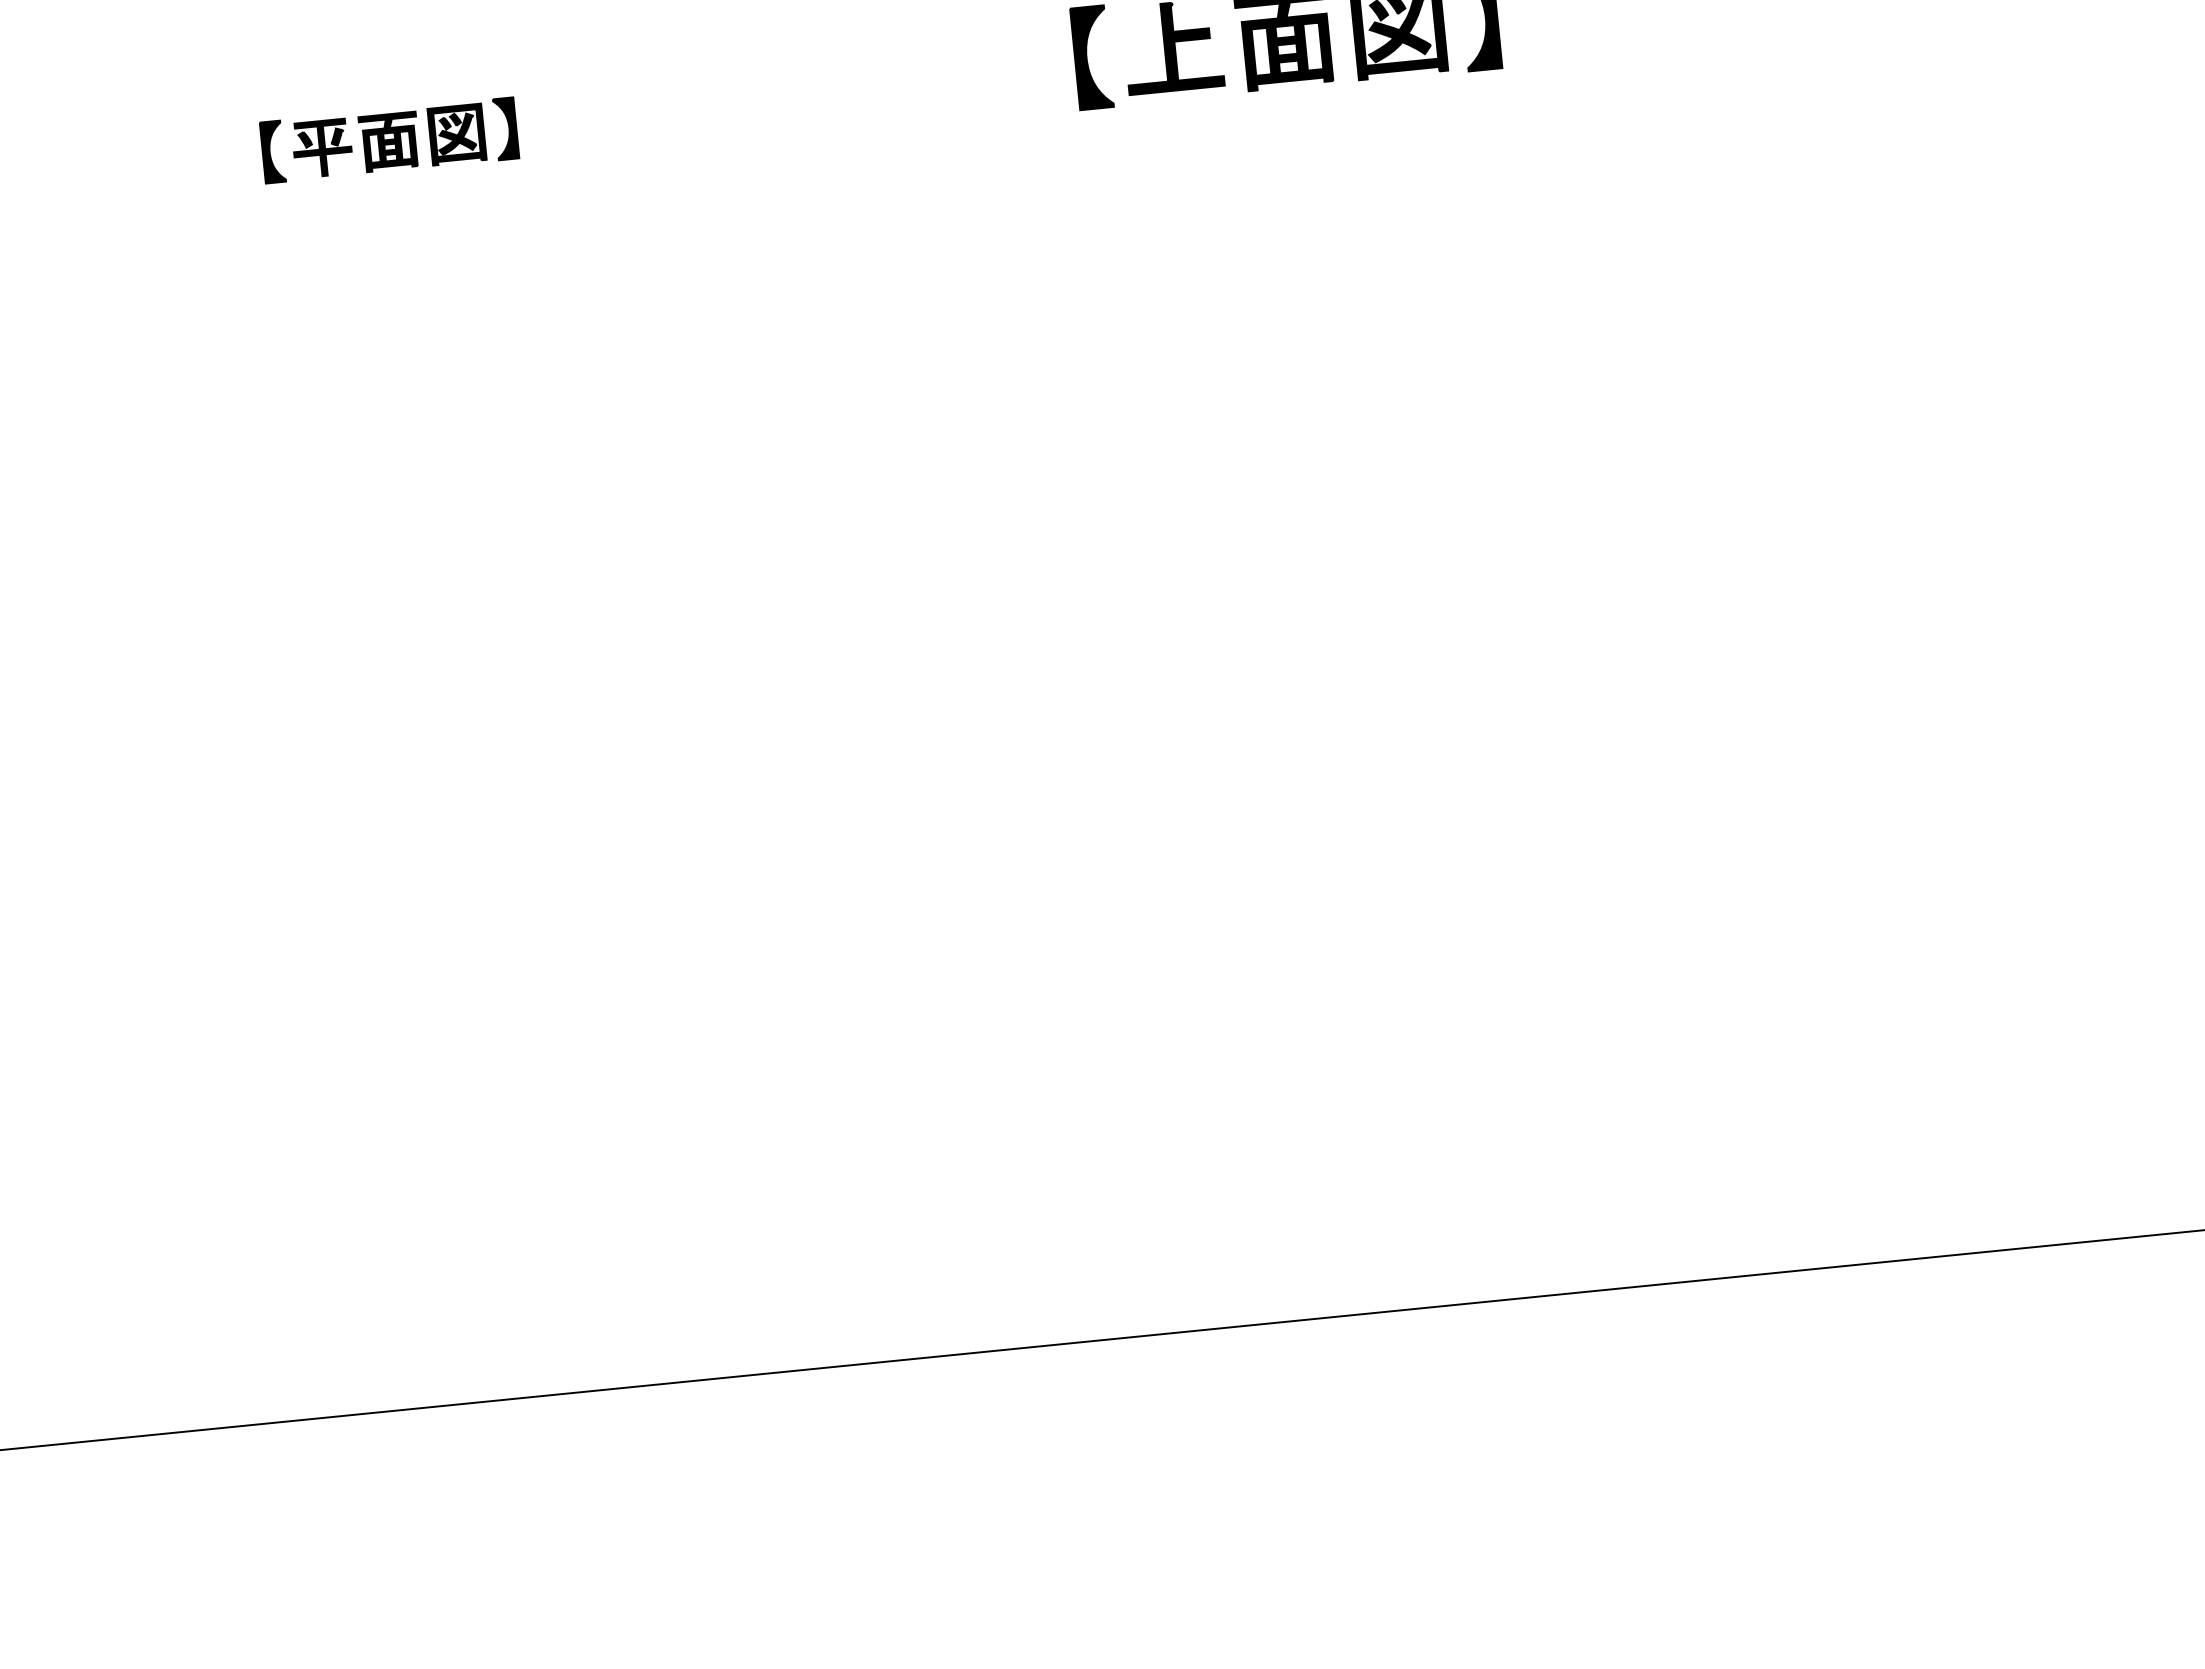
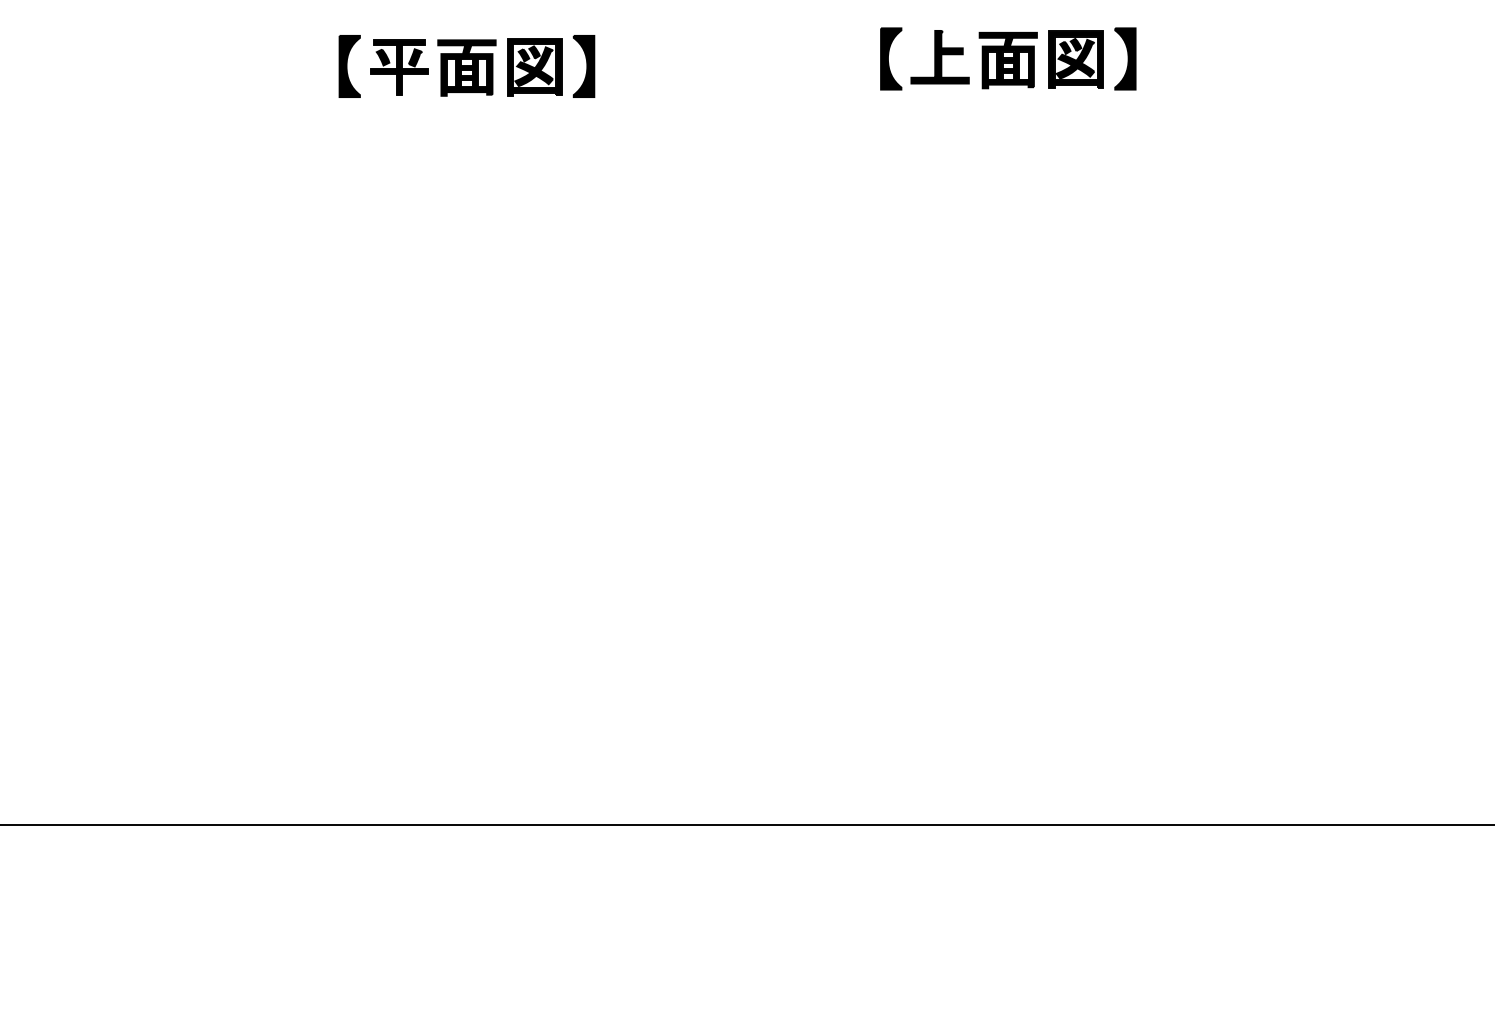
part: (388, 140) -> (466, 66), size x1.67

